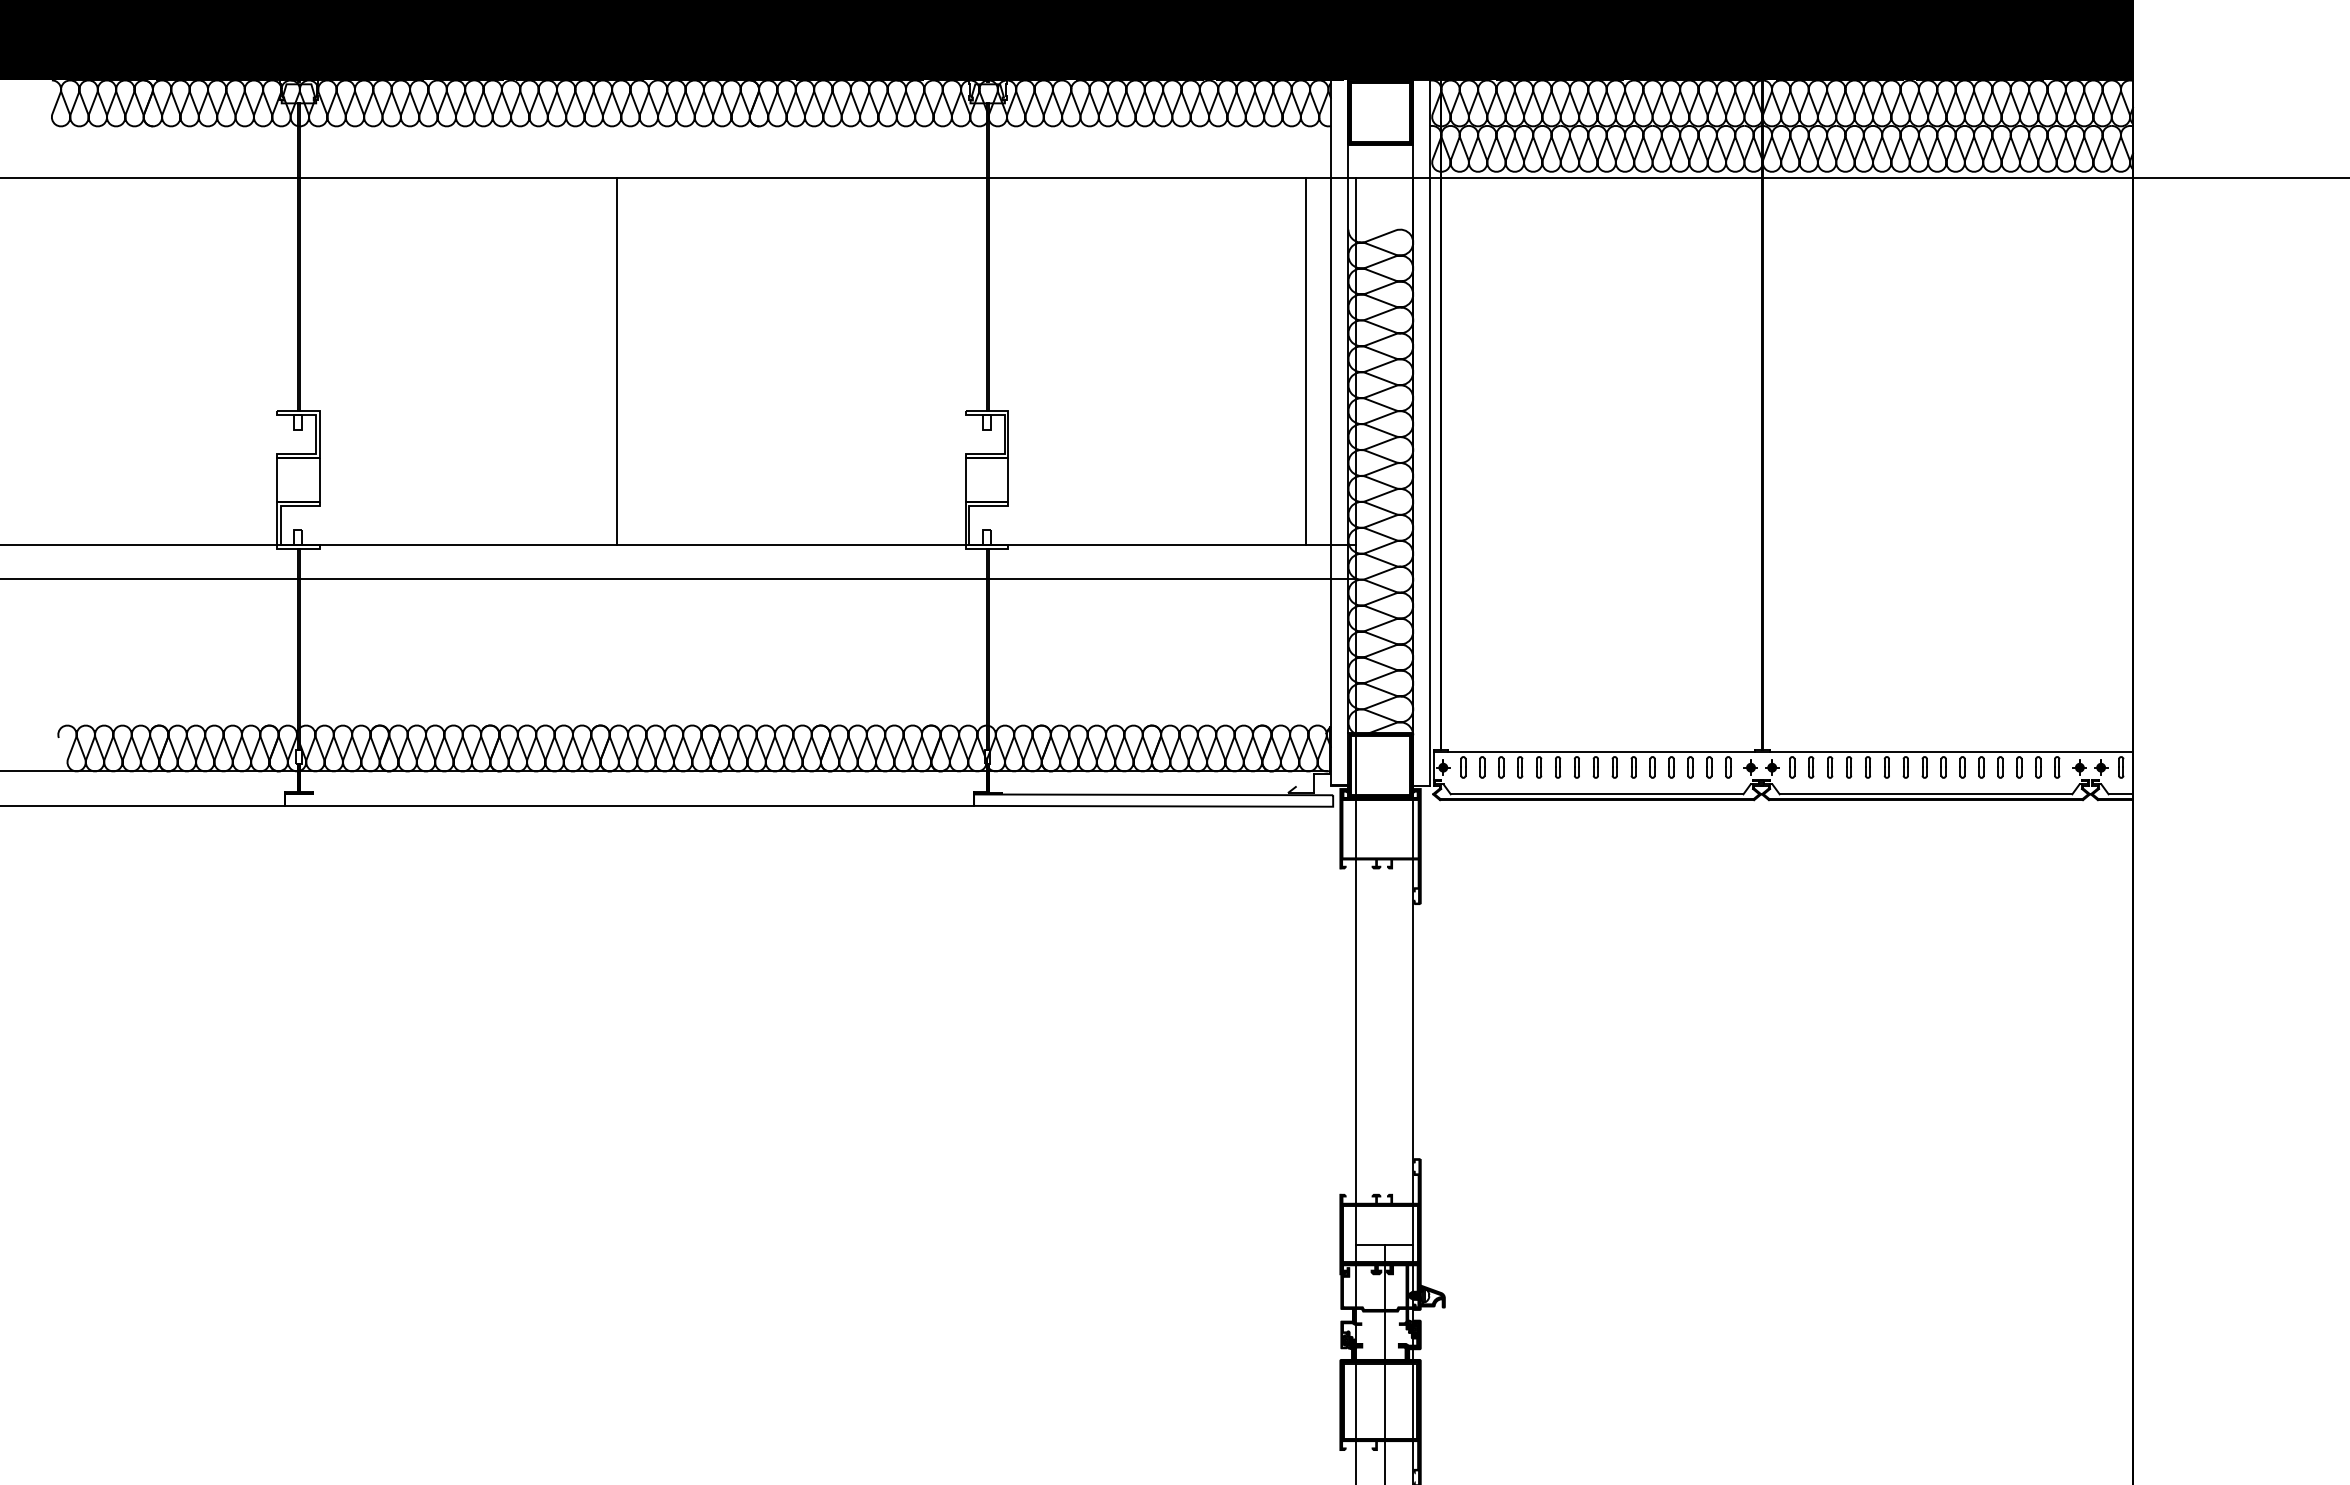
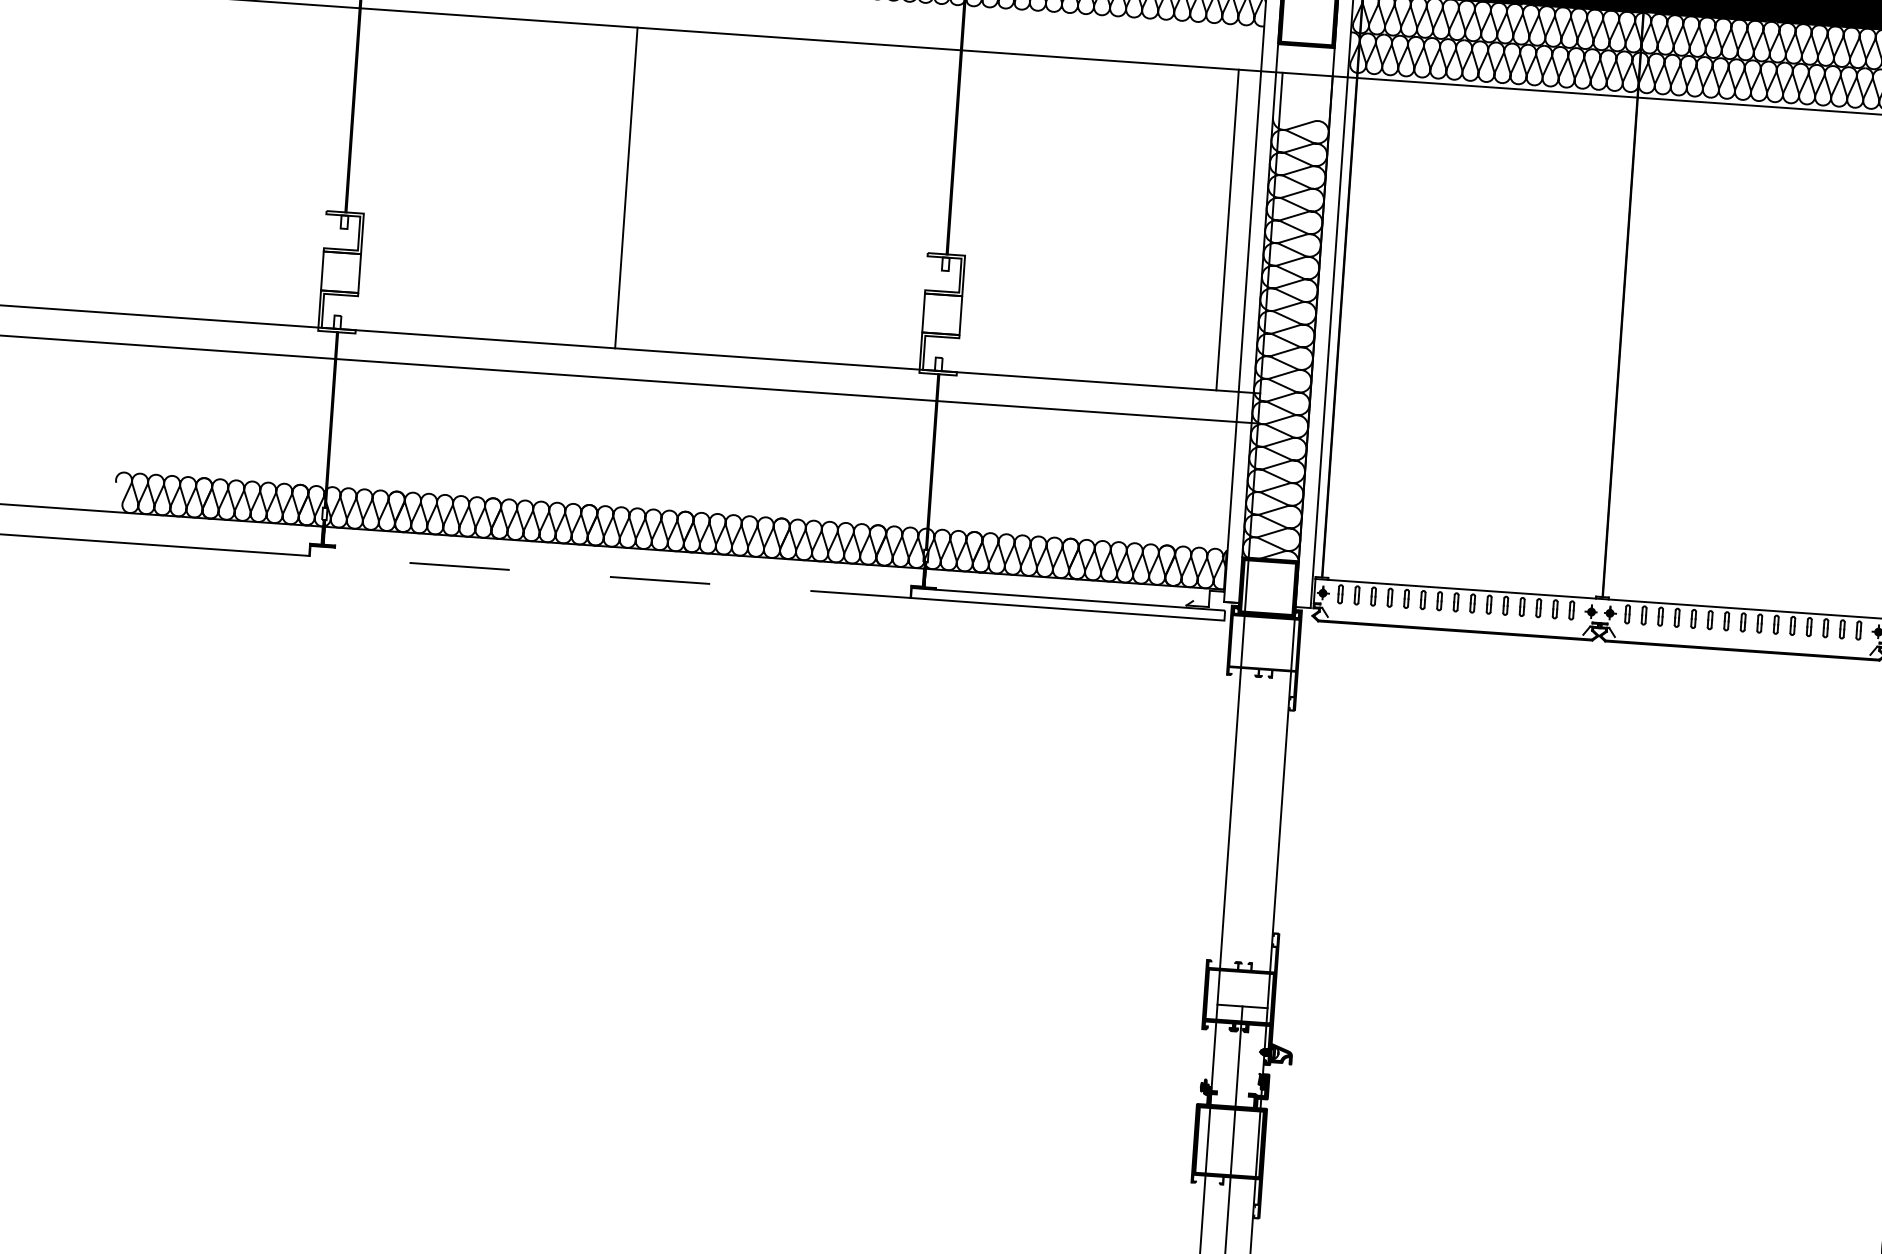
line: (1596, 794) -> (1455, 626), removed
line: (1925, 794) -> (1742, 646), removed
line: (628, 805) -> (609, 576), solid -> dashed
fill: (1376, 1307) -> (1231, 1060), removed

